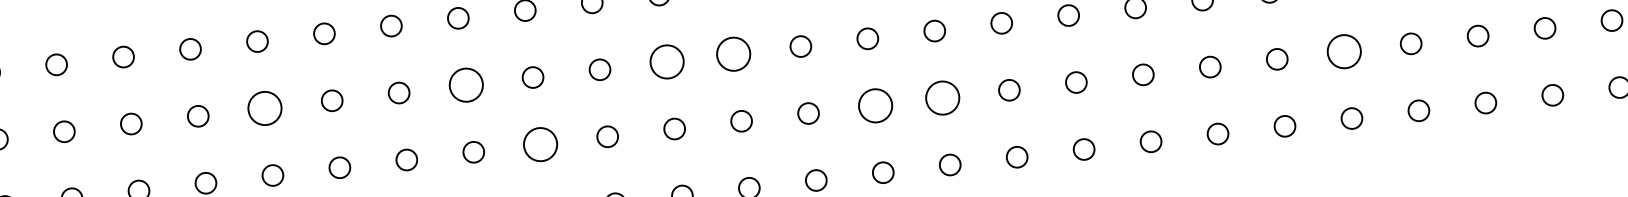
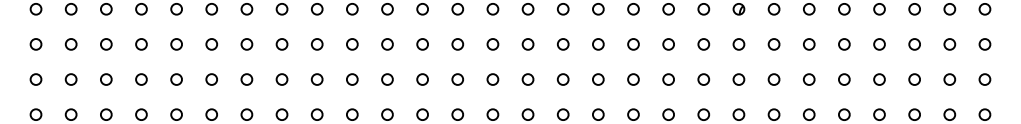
circle: (1343, 51) -> (773, 79), size x0.62
circle: (733, 54) -> (457, 44), size x0.62
circle: (666, 62) -> (422, 44), size x0.62
circle: (464, 85) -> (316, 44), size x0.62
circle: (941, 98) -> (562, 79), size x0.62
circle: (874, 105) -> (527, 79), size x0.62
circle: (264, 108) -> (211, 44), size x0.62
circle: (541, 144) -> (352, 79), size x0.62

